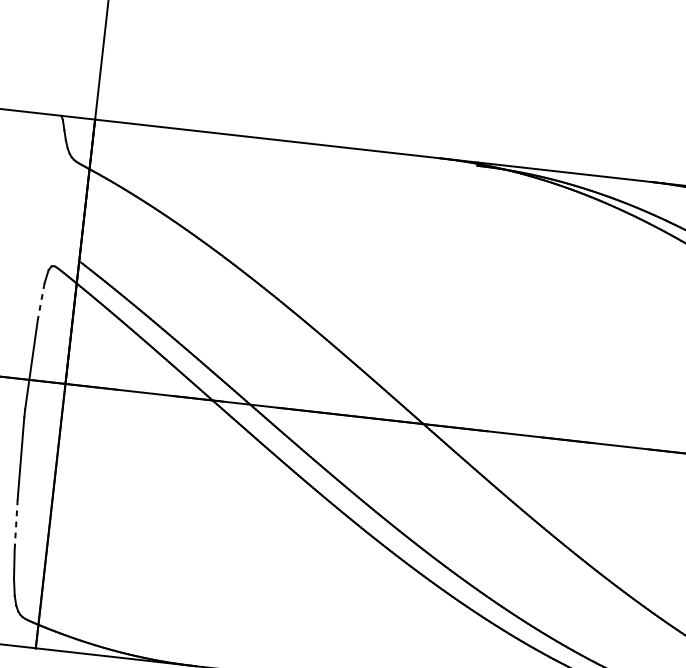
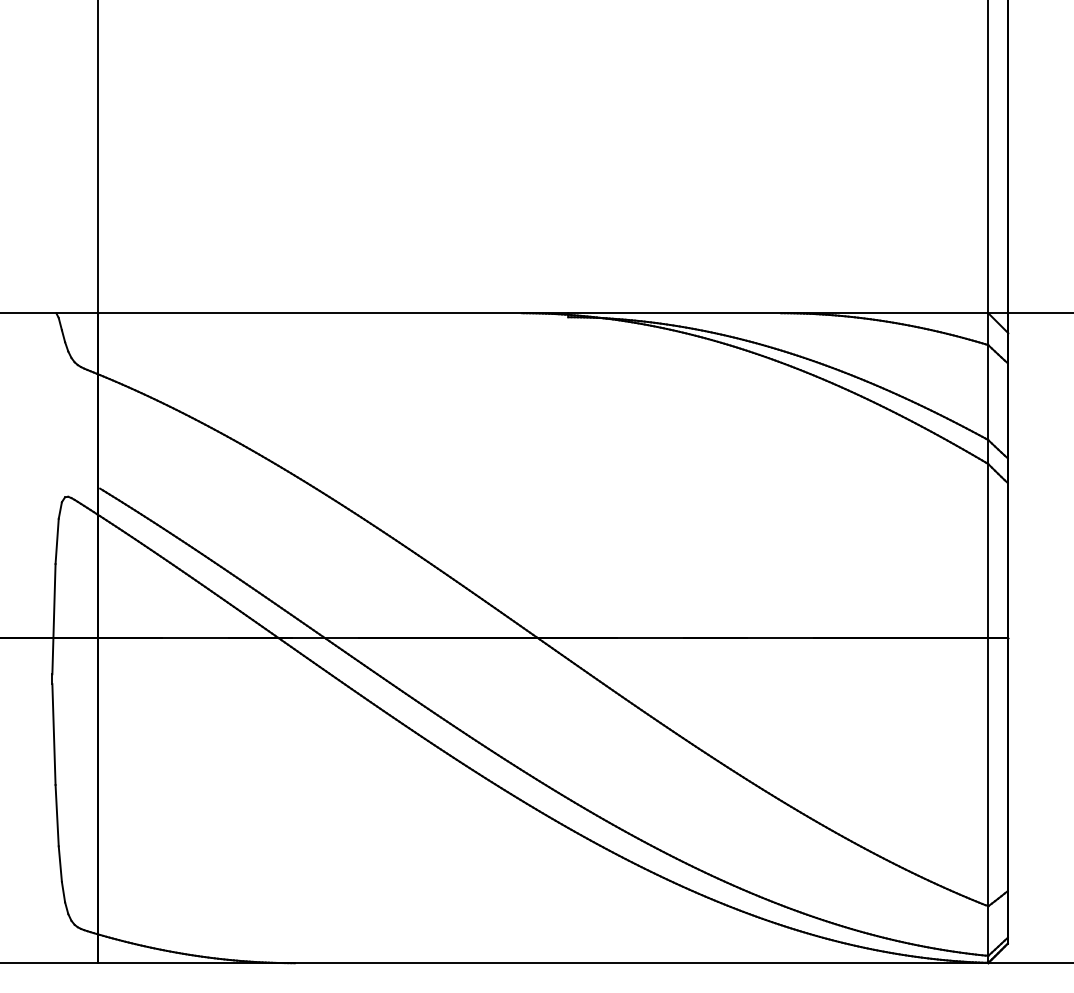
line: (41, 301) -> (57, 541), dashed -> solid
line: (16, 524) -> (57, 815), dashed -> solid

